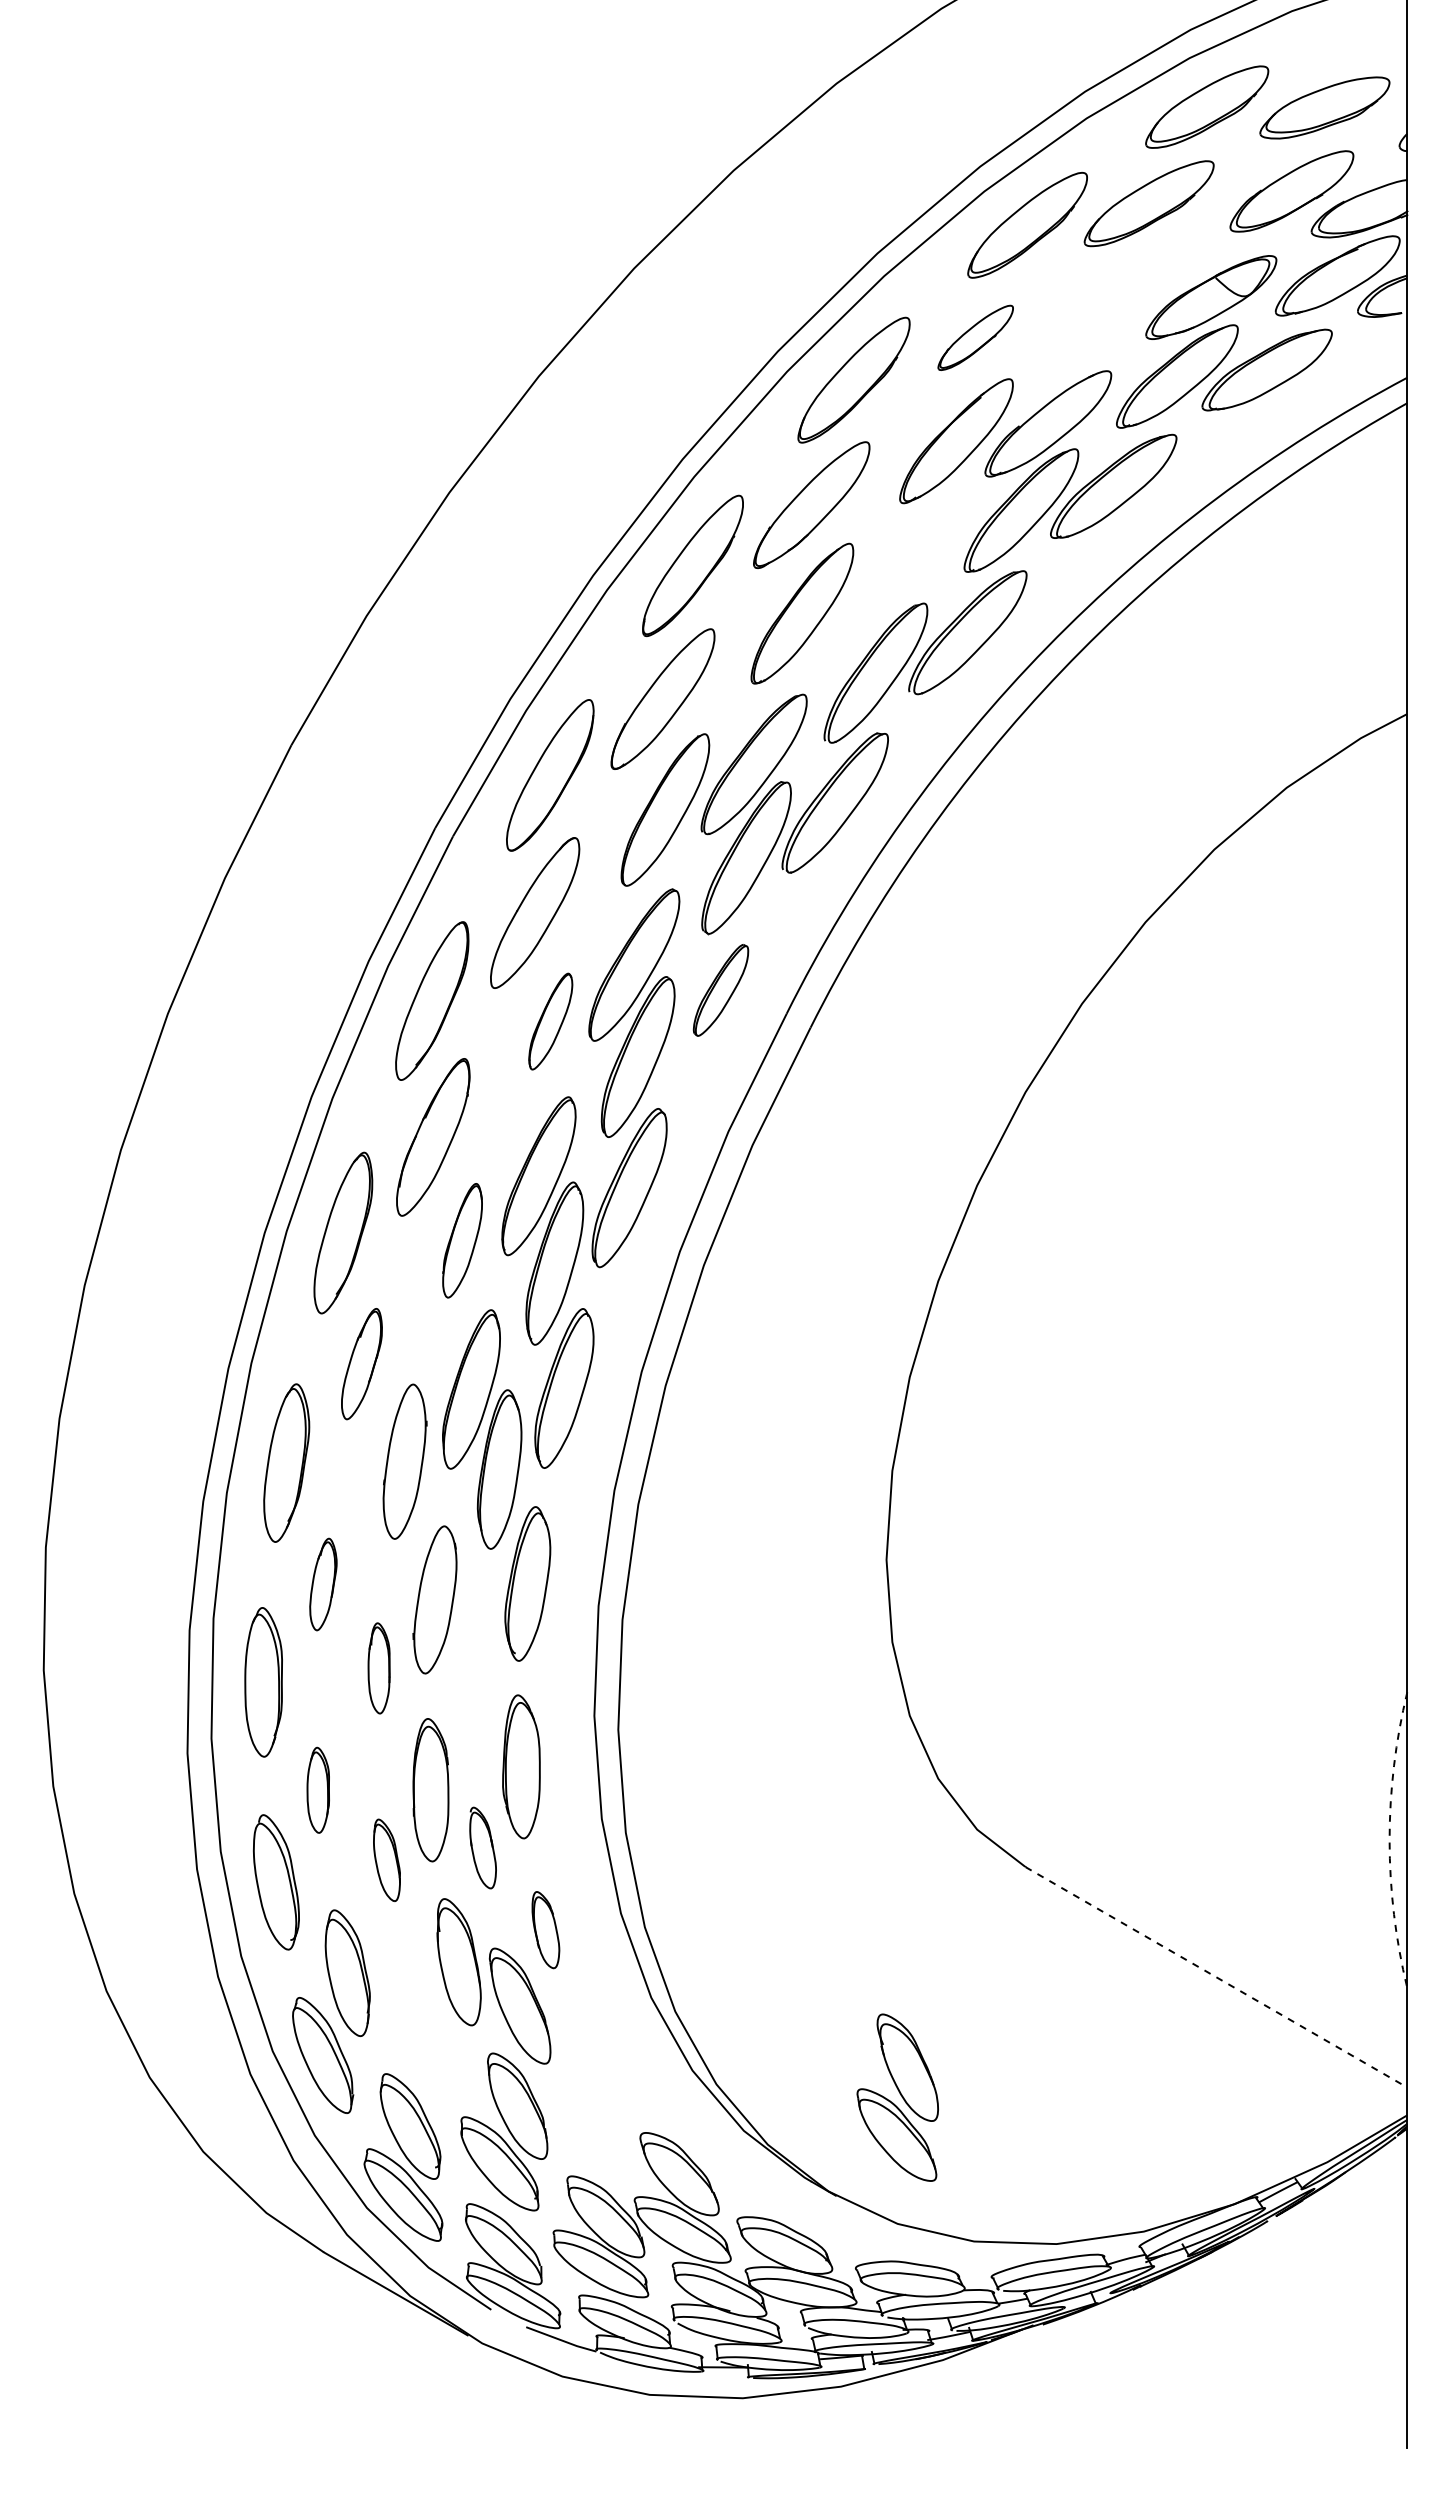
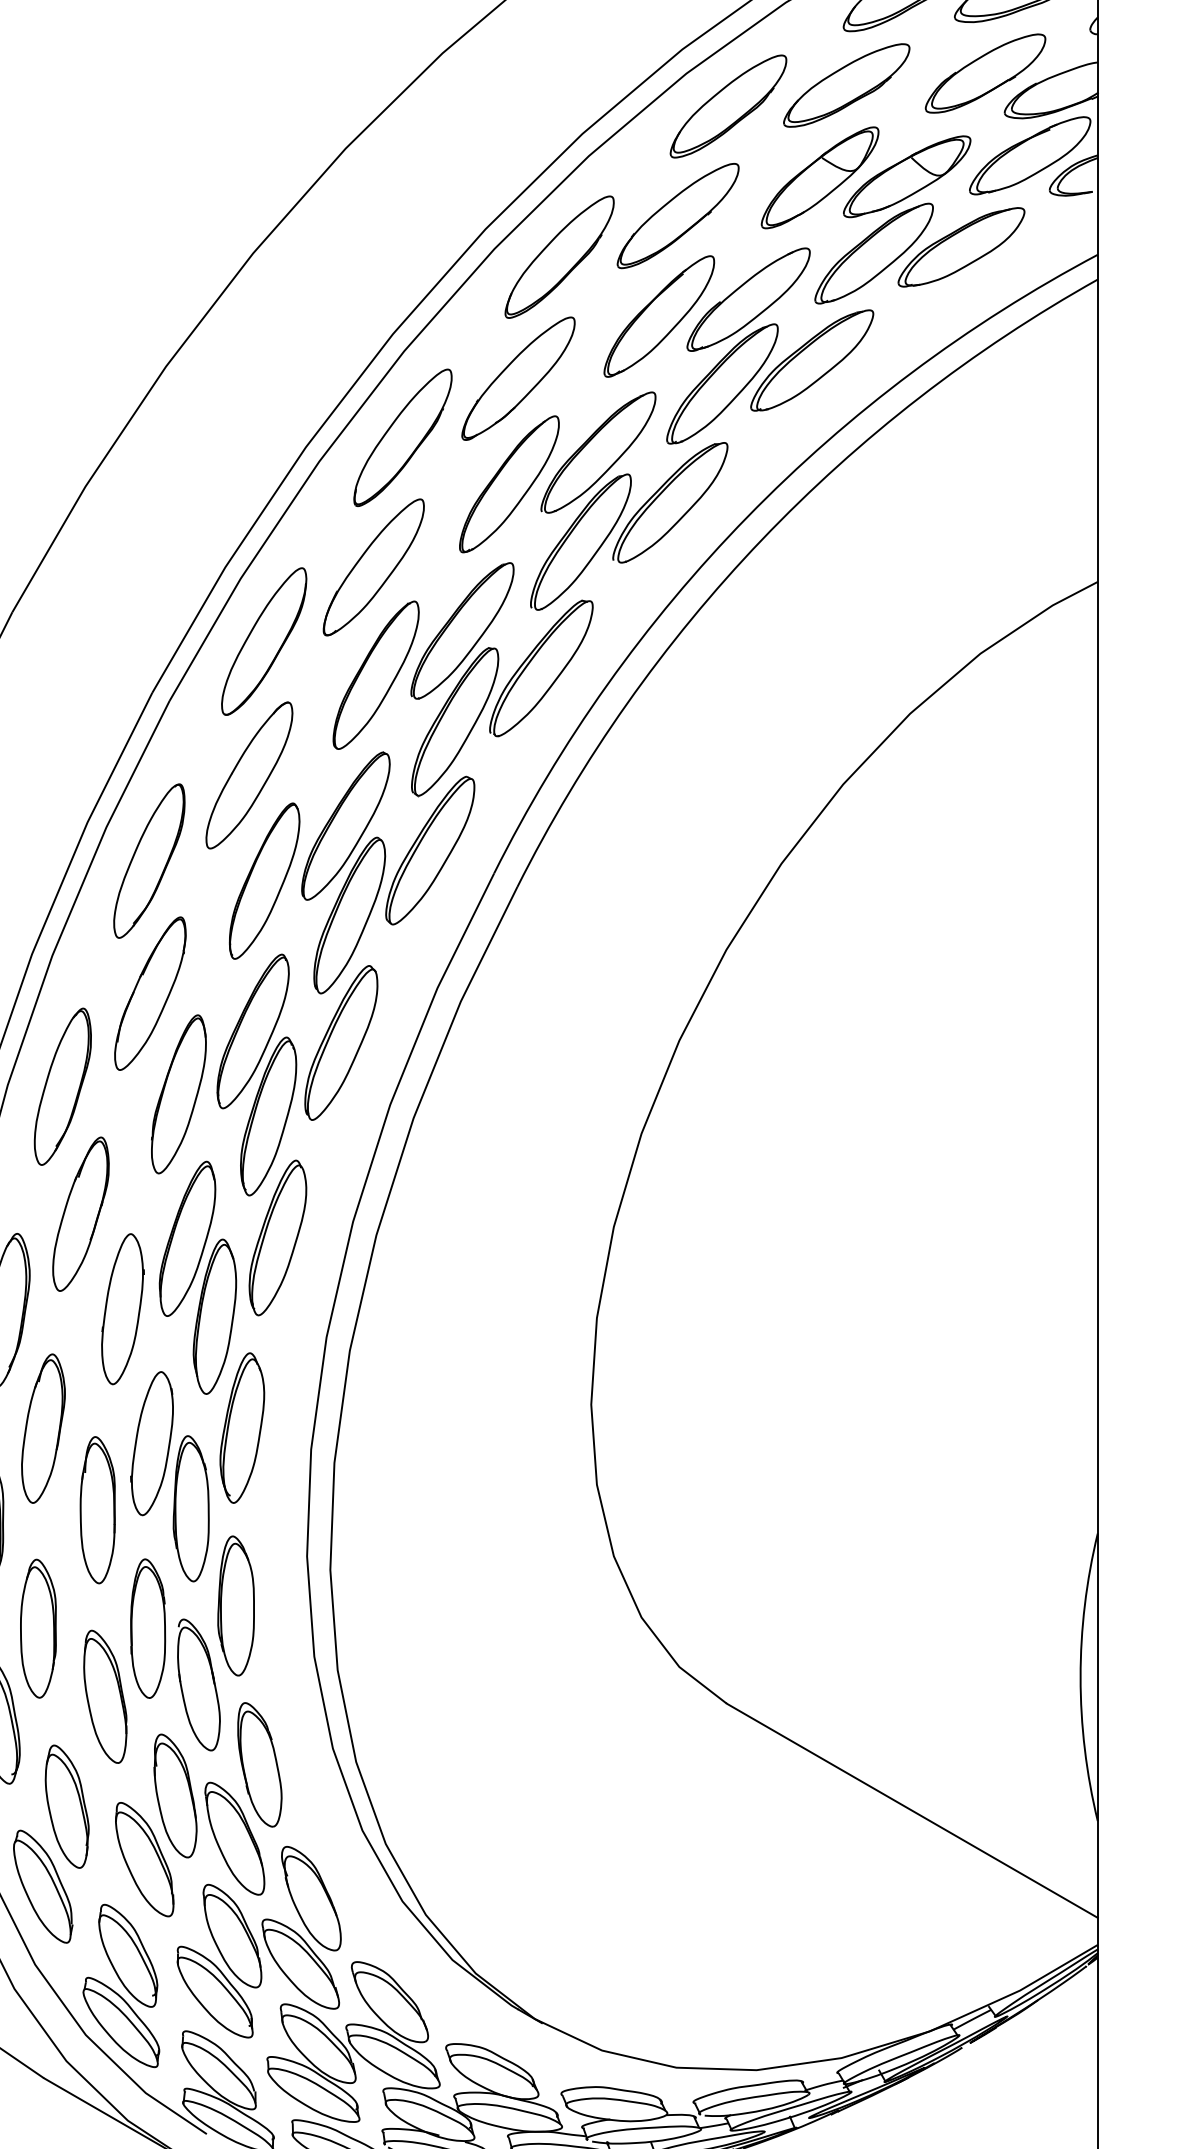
part: (1121, 298) -> (819, 177), added
part: (975, 337) -> (677, 215), size x1.67
part: (893, 580) -> (598, 452), added
part: (720, 990) -> (429, 850), size x1.67
part: (550, 1021) -> (264, 880), size x1.67
part: (462, 1240) -> (178, 1094), size x1.43
part: (361, 1363) -> (80, 1213), size x1.43
part: (323, 1584) -> (43, 1428), size x1.67
part: (475, 1666) -> (191, 1508), added
part: (378, 1668) -> (97, 1510), size x1.67
part: (318, 1790) -> (38, 1628), size x1.67
arc: (1389, 1840) -> (1080, 1677), dashed -> solid
part: (482, 1847) -> (198, 1684), size x1.67
part: (386, 1860) -> (104, 1697), size x1.67
part: (545, 1929) -> (259, 1764), size x1.67
line: (1216, 1977) -> (912, 1810), dashed -> solid
part: (427, 2027) -> (144, 1859), added
part: (897, 2097) -> (301, 1927), moved

